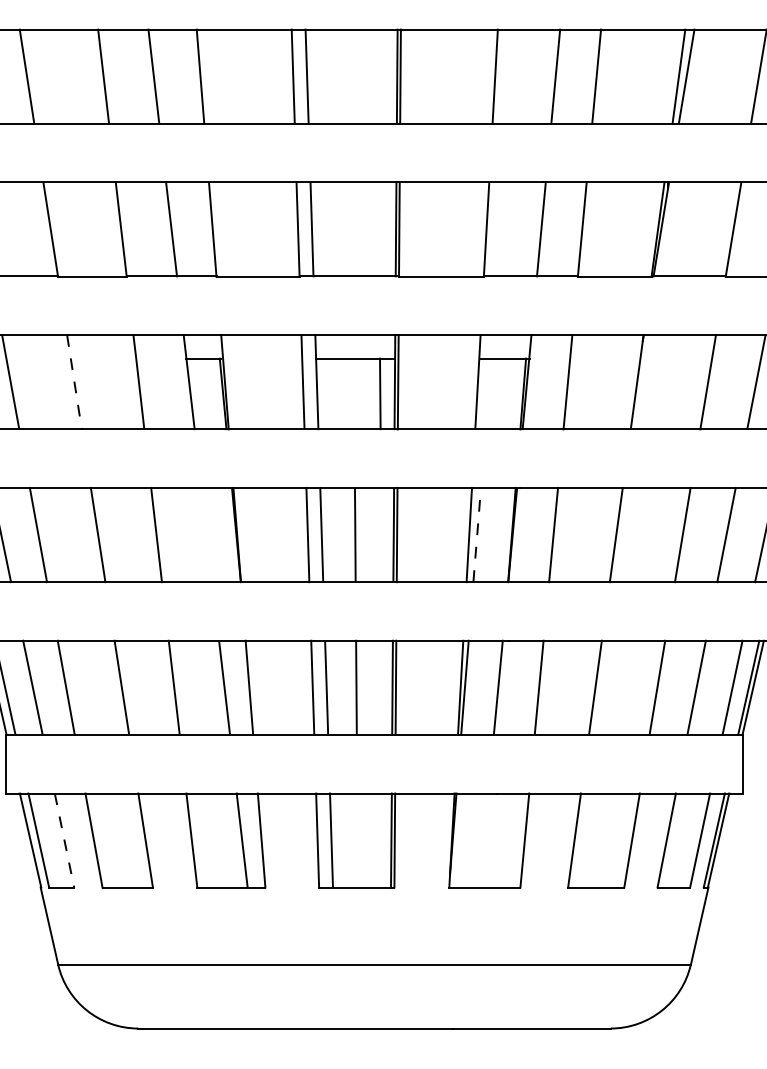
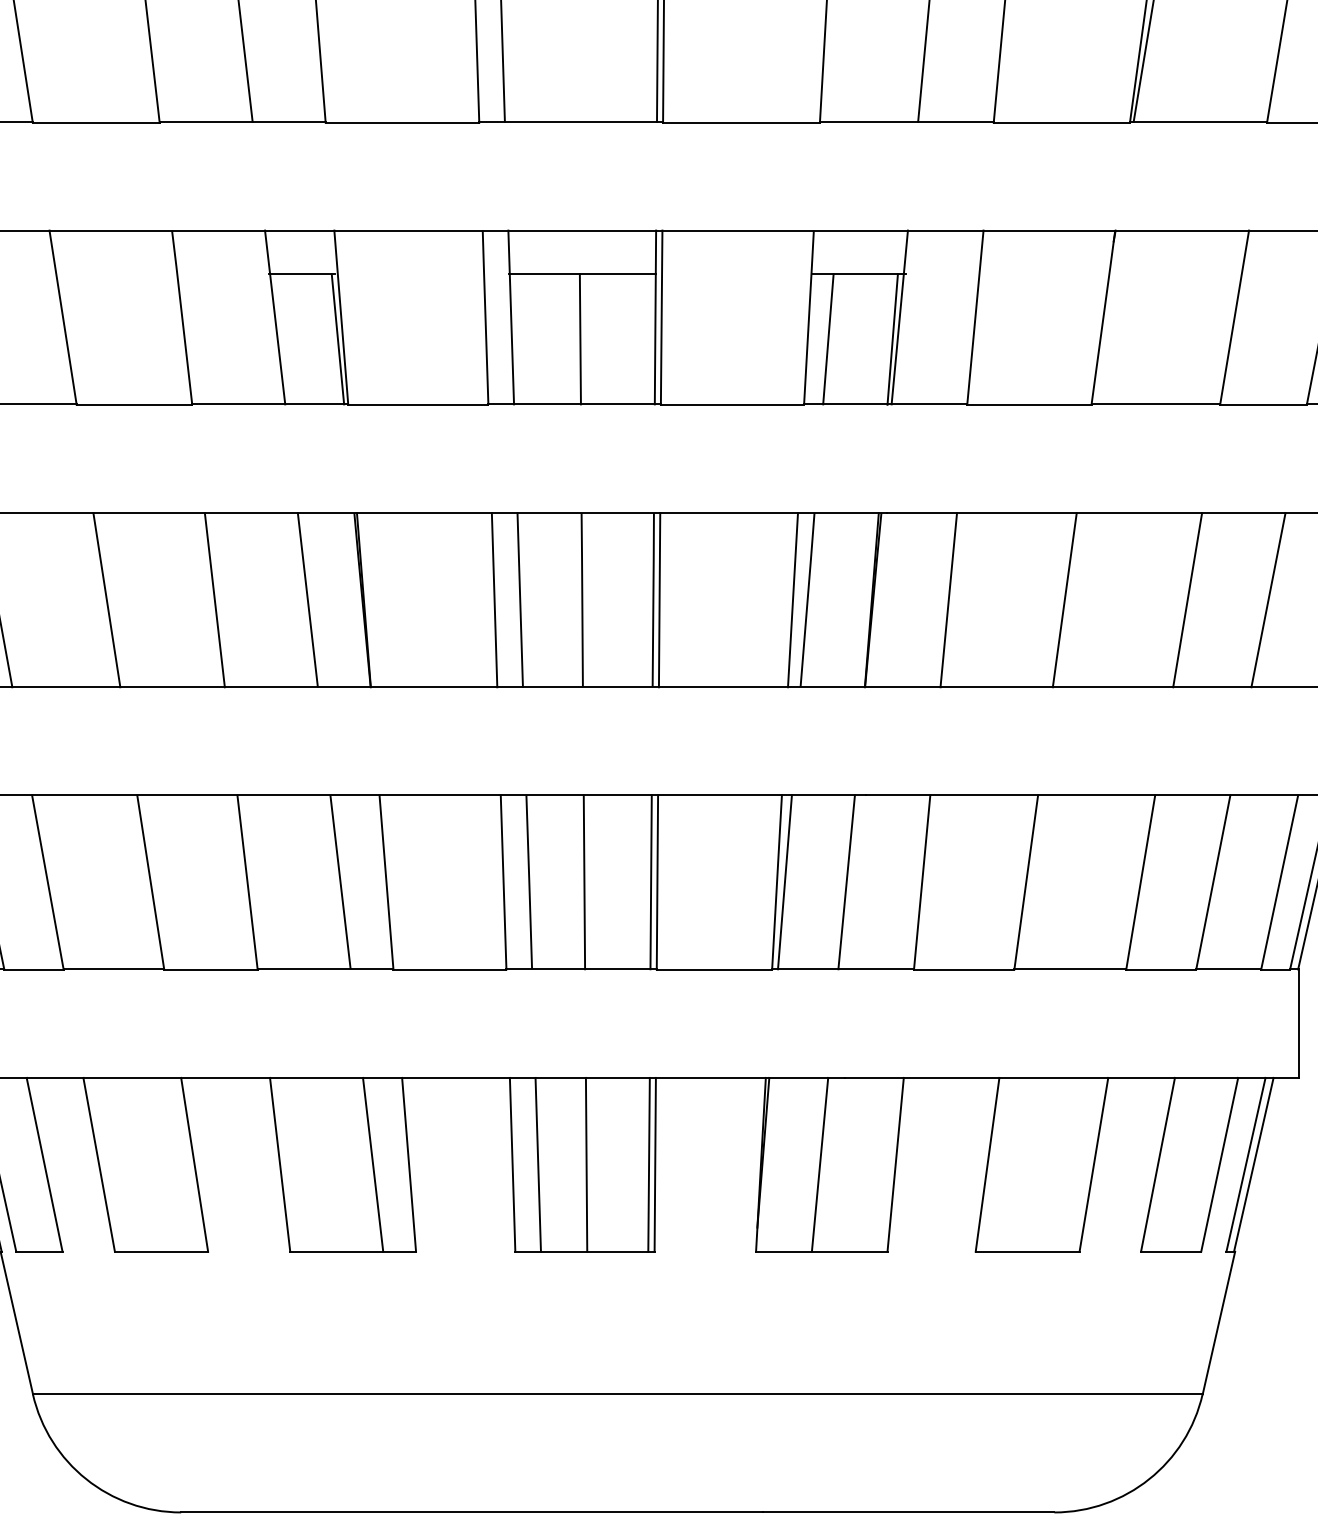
line: (74, 382) -> (63, 318), dashed -> solid
line: (380, 393) -> (580, 338), moved
line: (488, 393) -> (828, 338), added
line: (206, 534) -> (307, 599), added
line: (477, 534) -> (808, 599), dashed -> solid
line: (64, 840) -> (44, 1164), dashed -> solid
line: (357, 840) -> (586, 1164), added
line: (483, 840) -> (819, 1164), added

